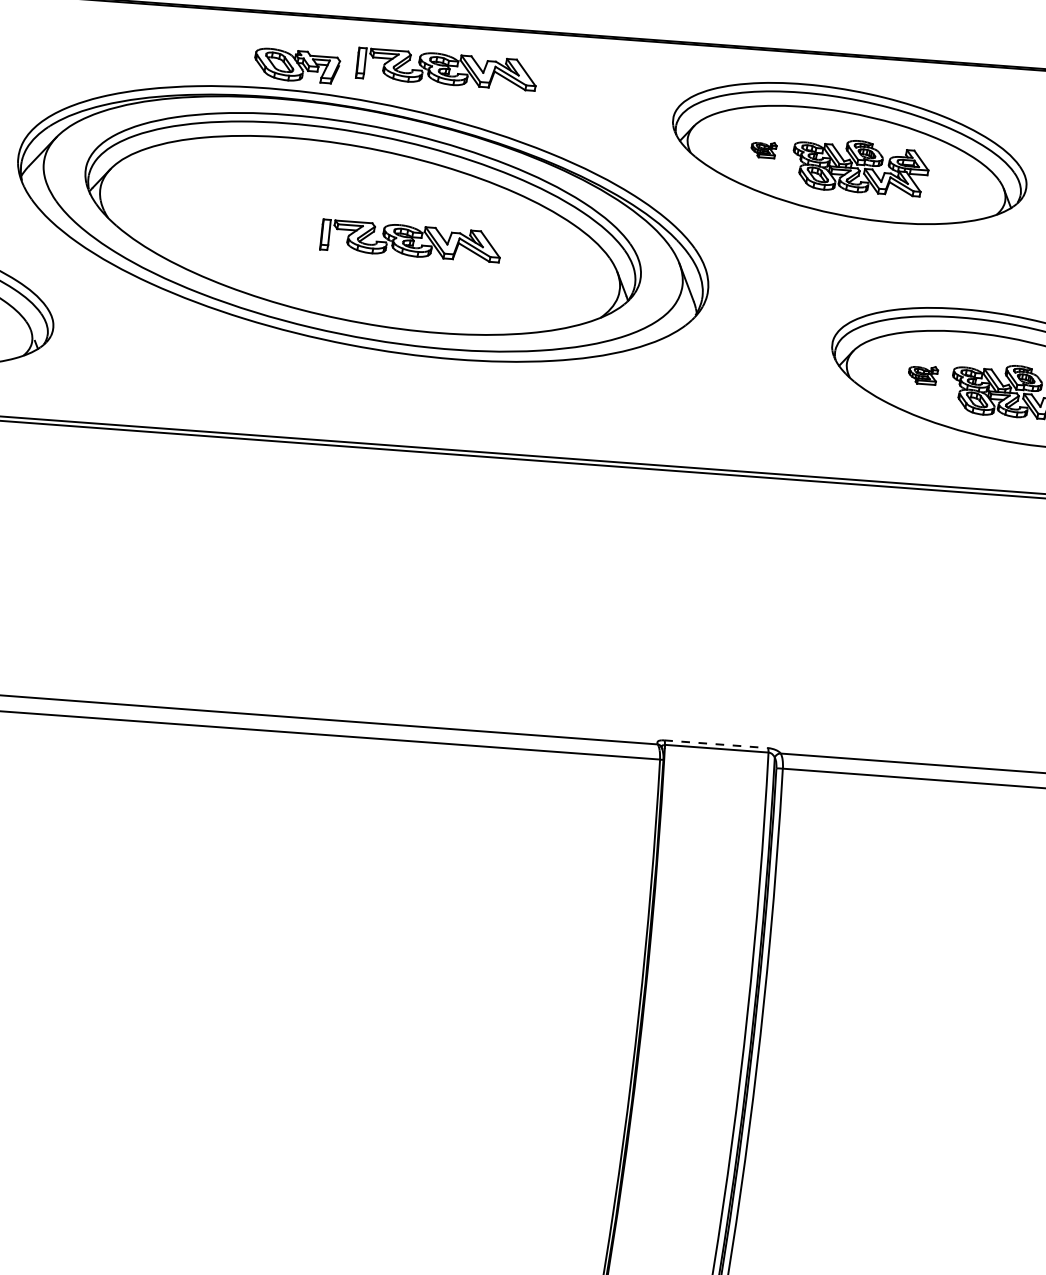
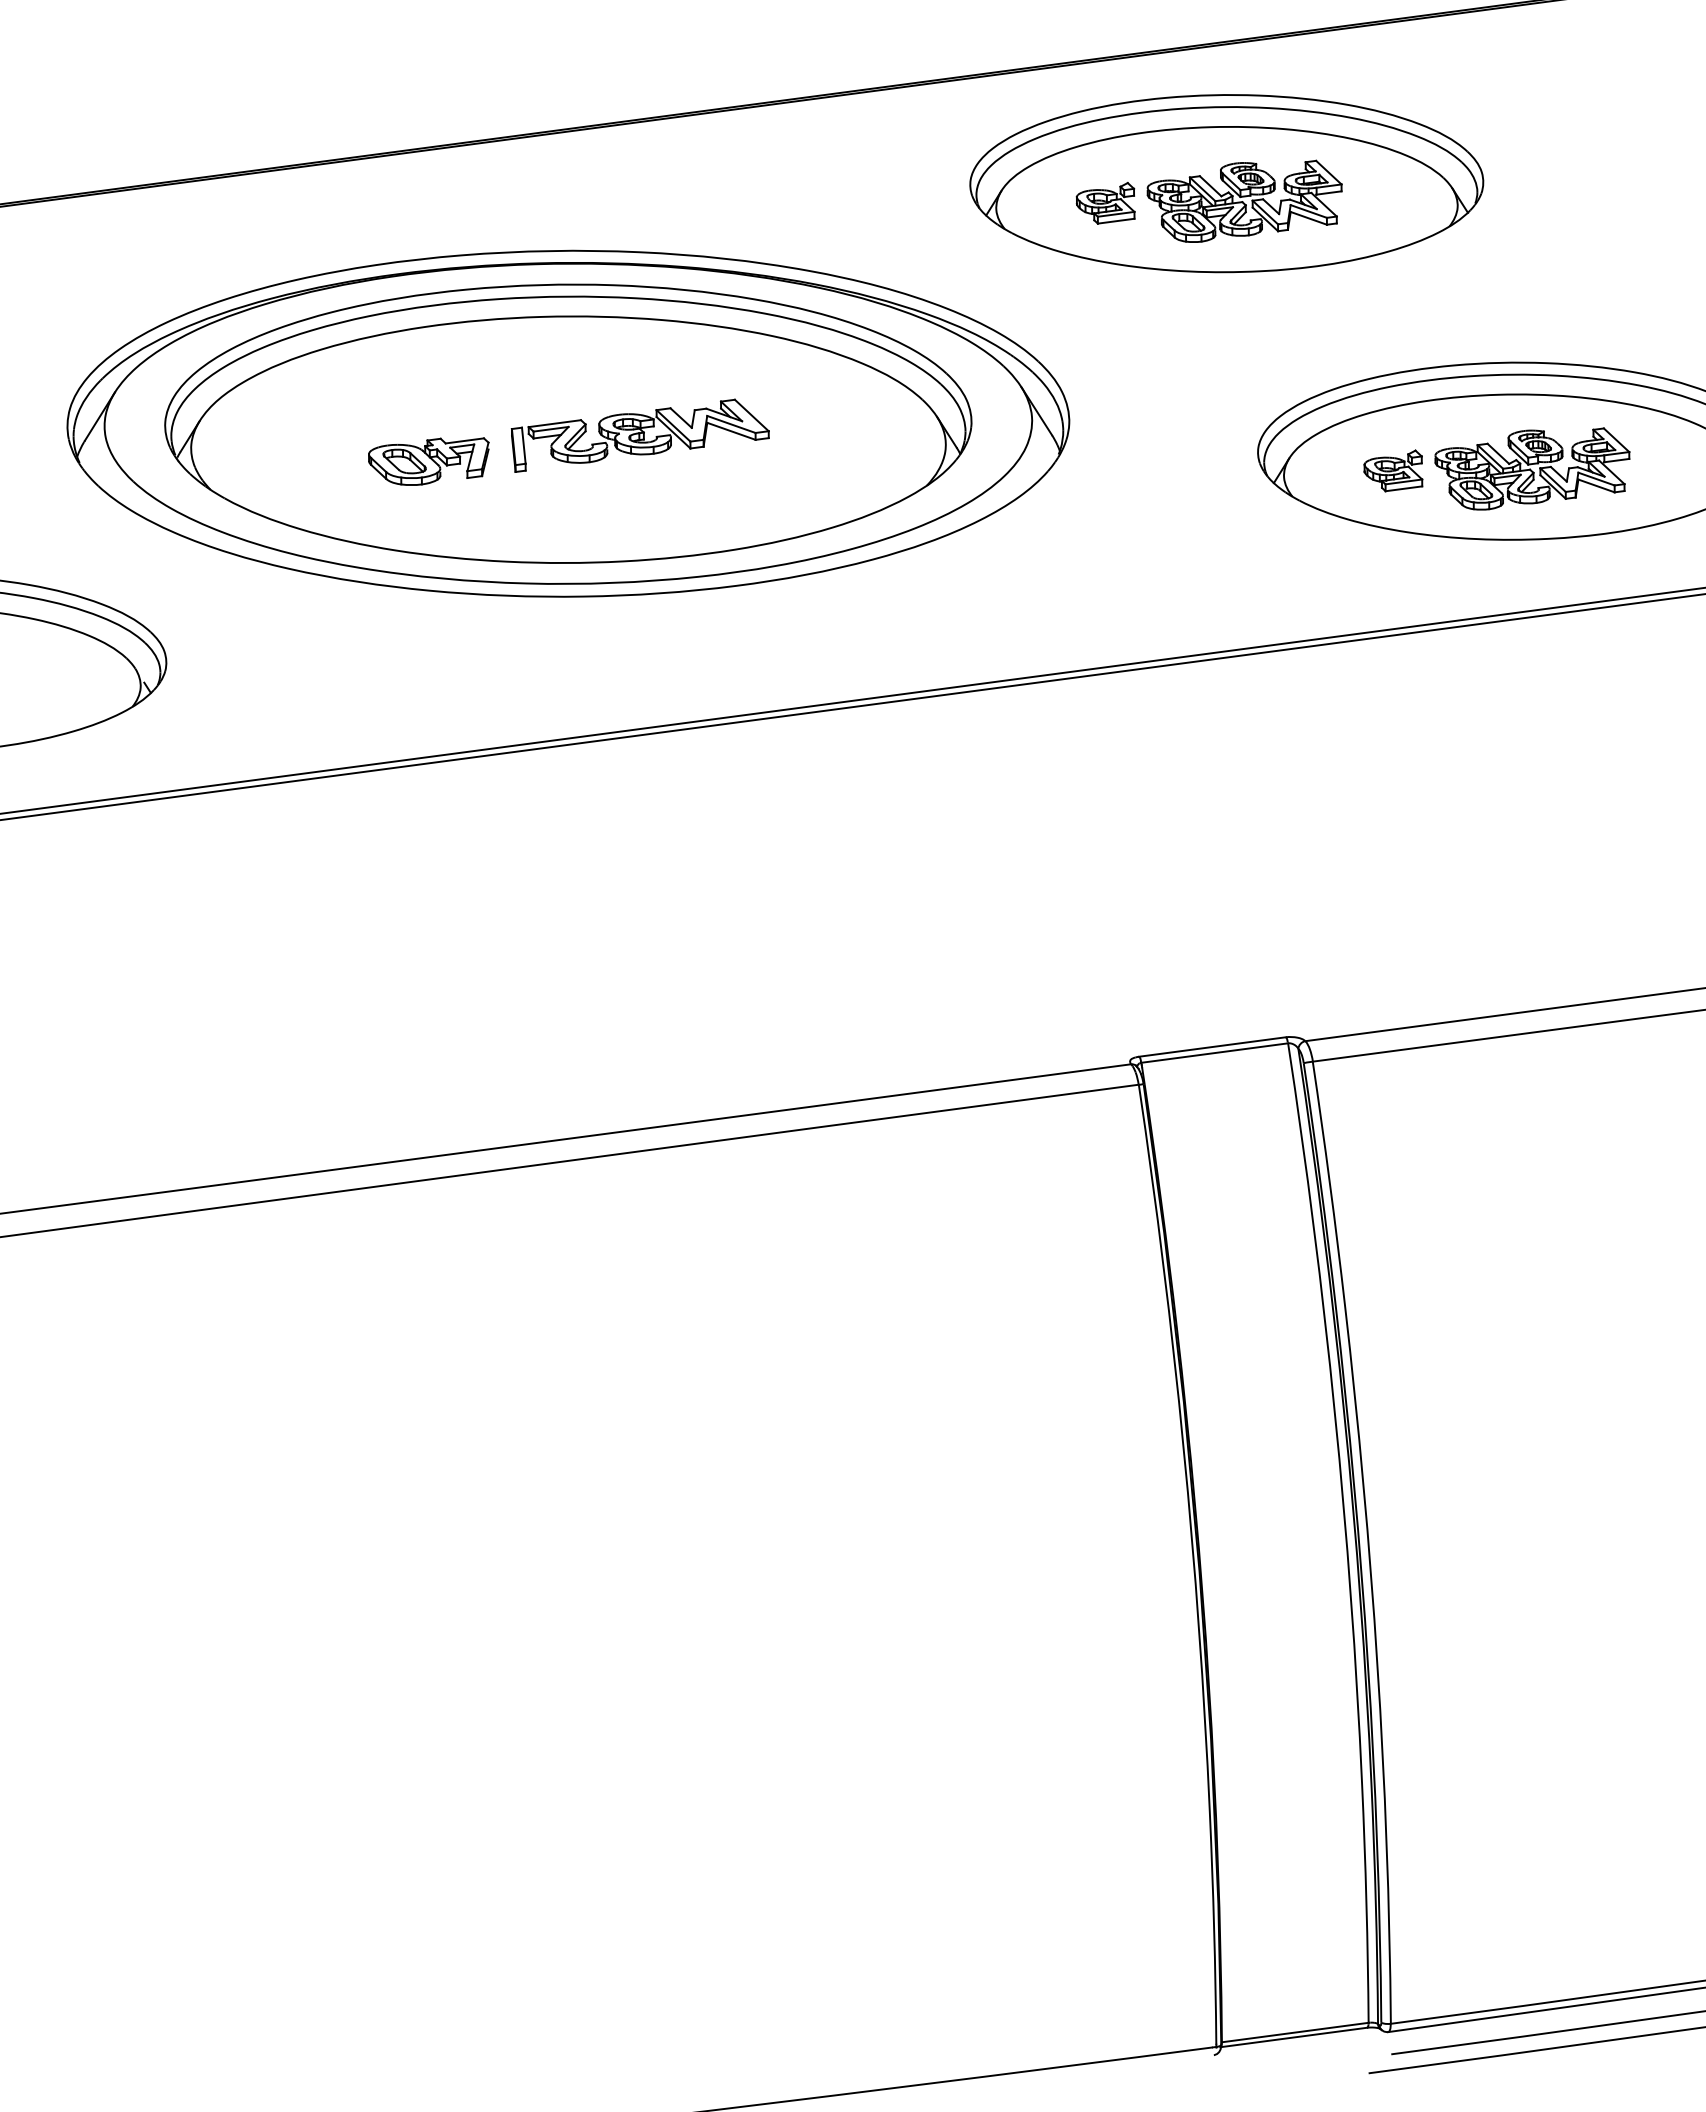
part: (296, 65) -> (428, 461), moved
part: (446, 70) -> (639, 185), removed
part: (763, 149) -> (1105, 202), size x1.67
part: (923, 374) -> (1393, 470), size x1.43
line: (716, 744) -> (1212, 1047), dashed -> solid

